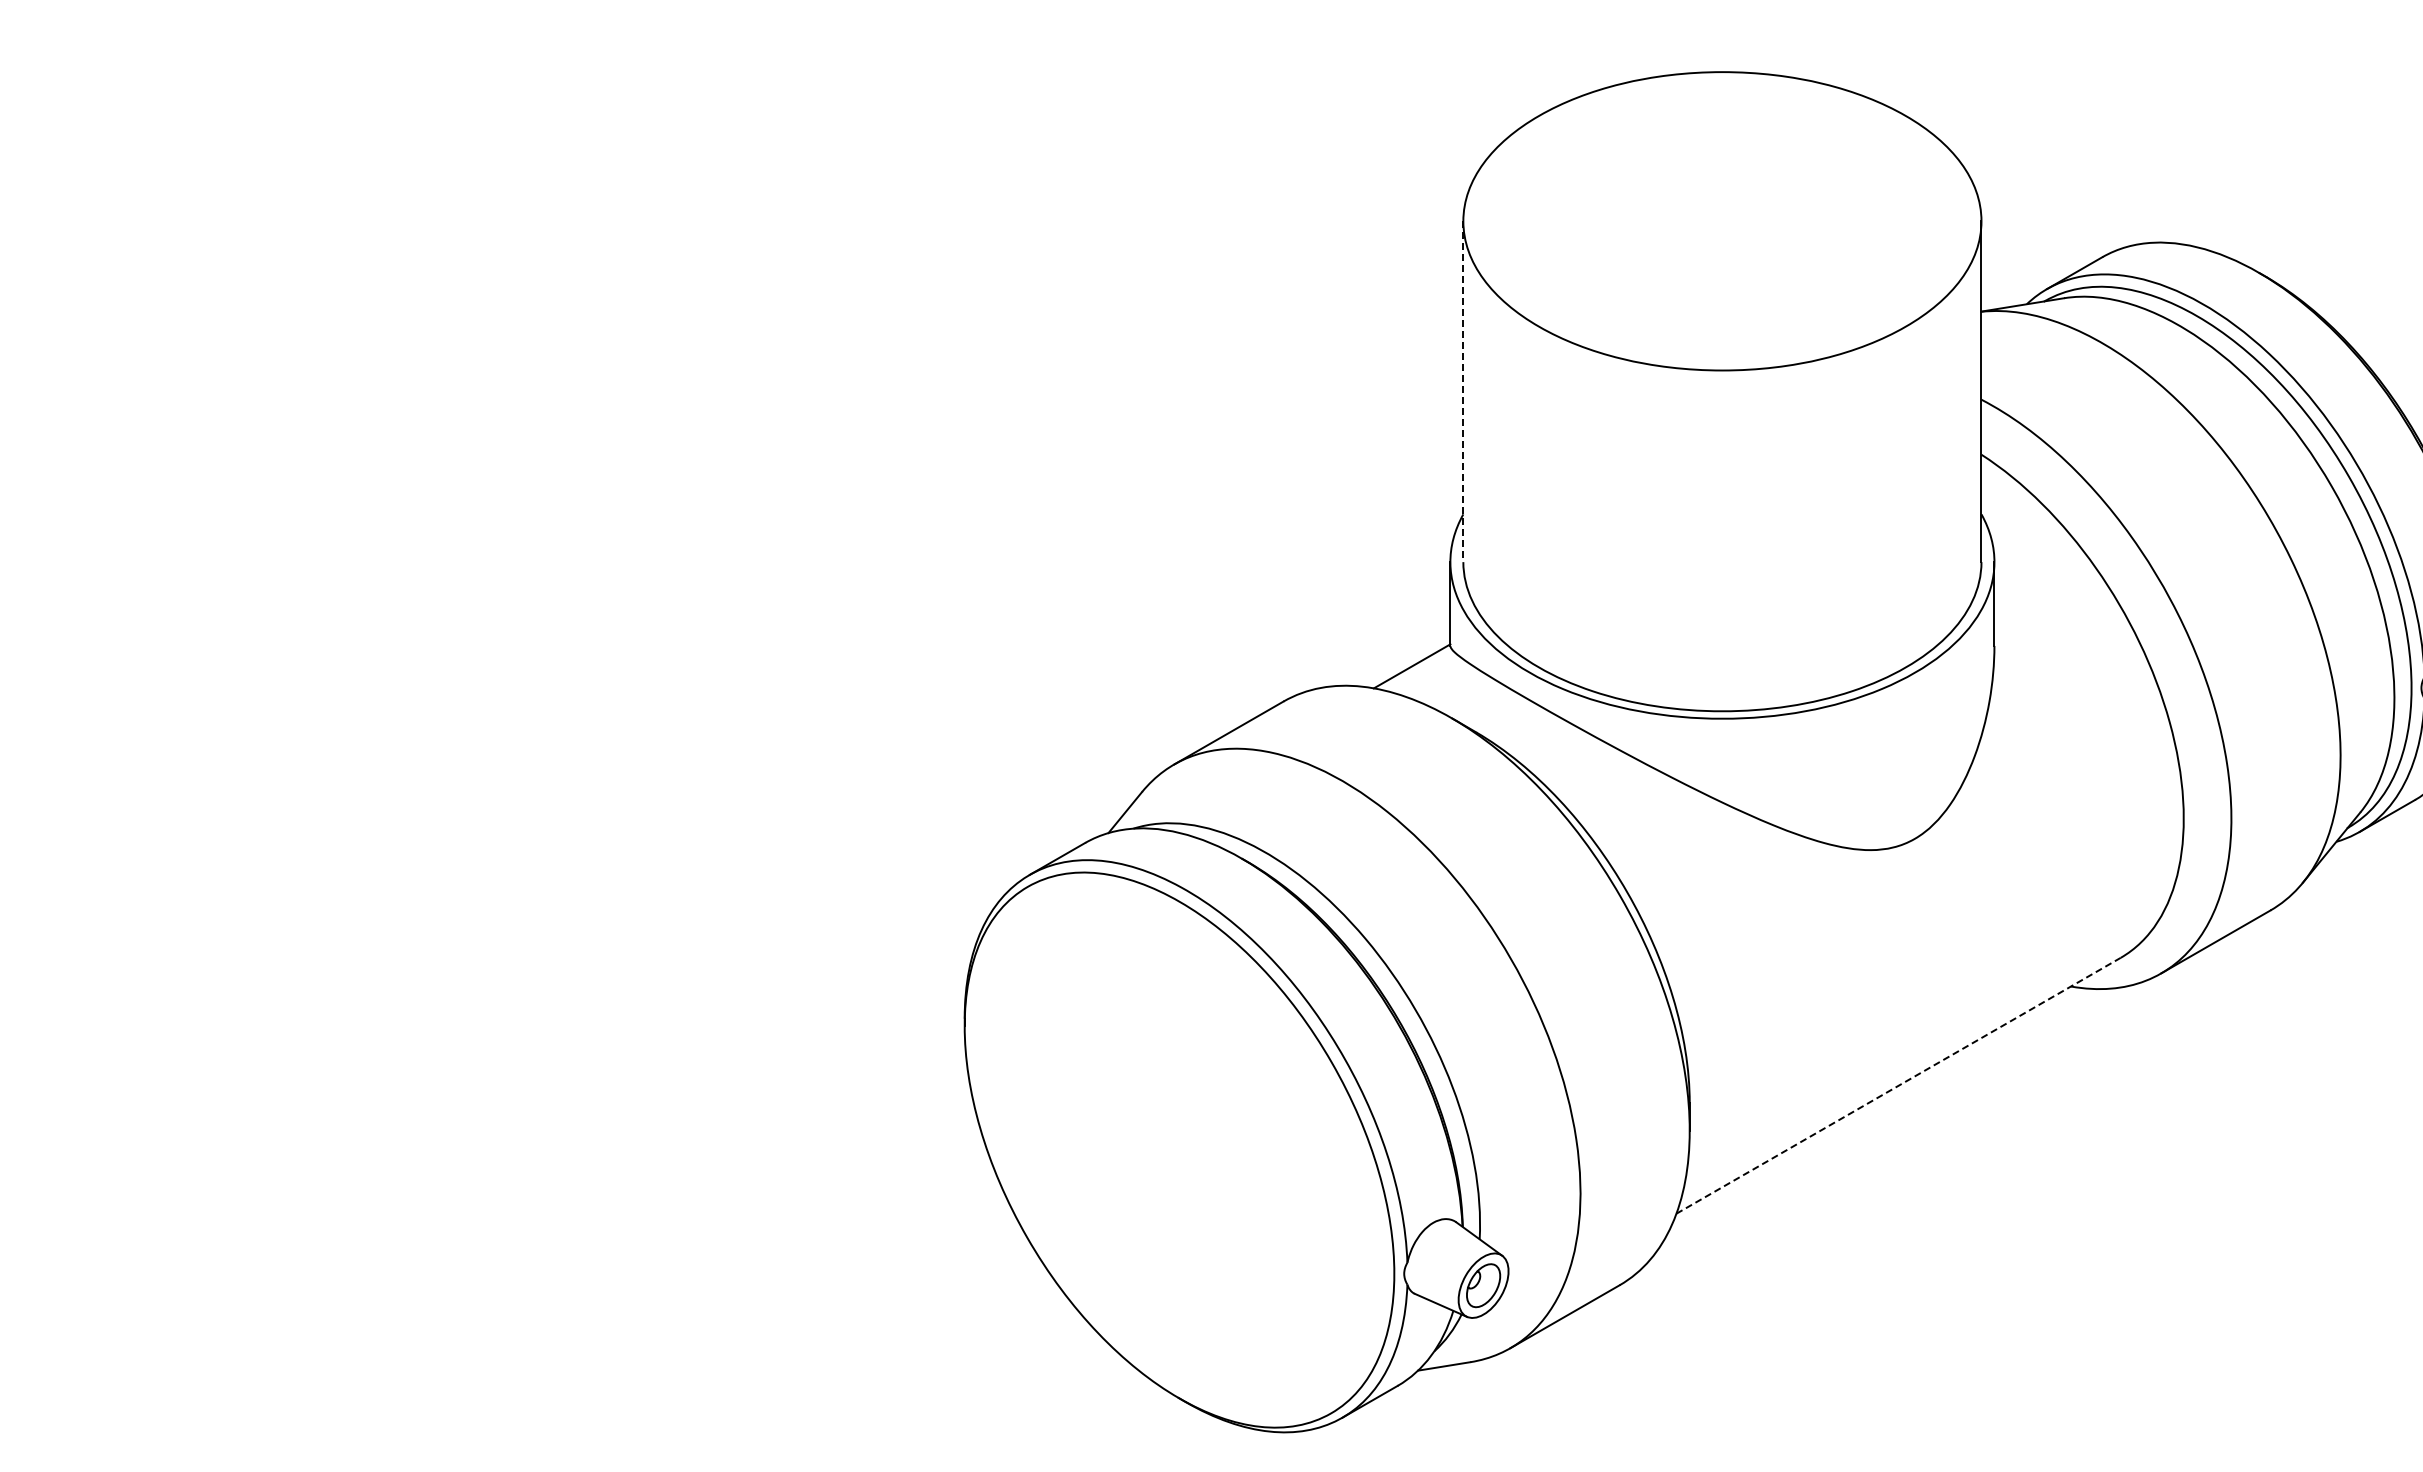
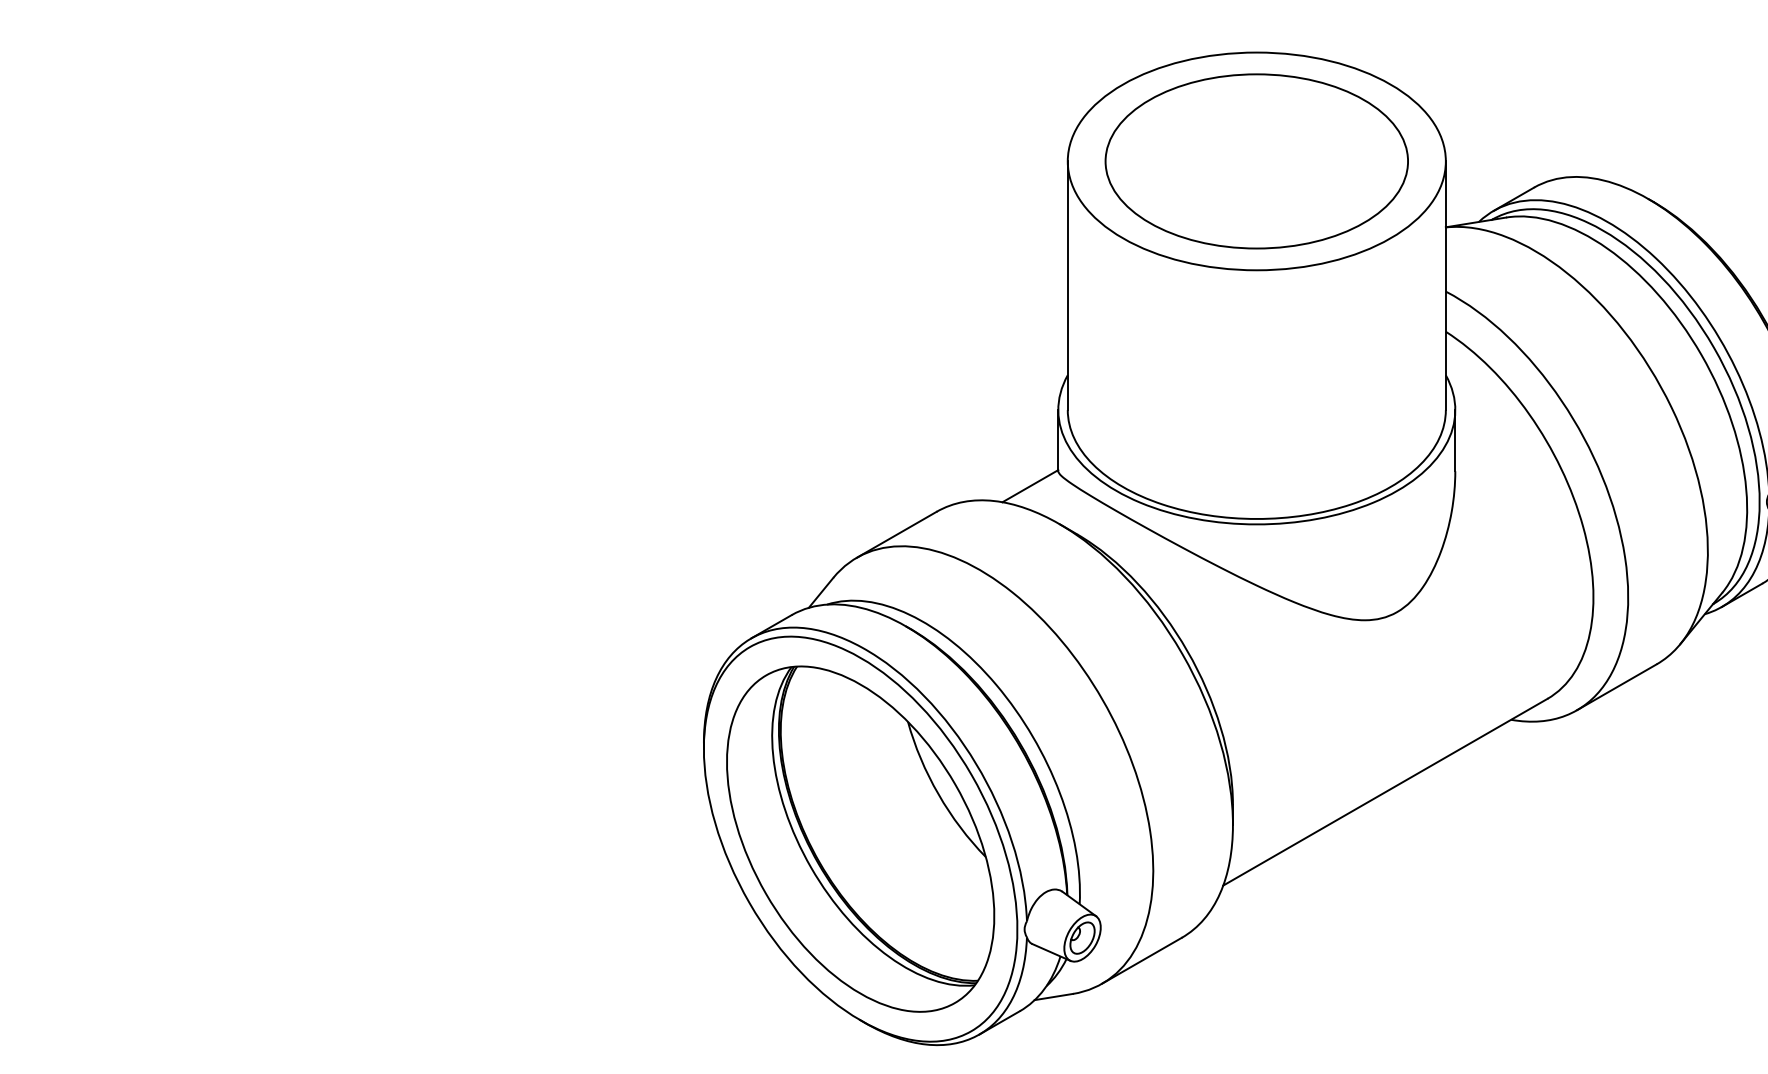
part: (1722, 221) -> (1256, 161), added
line: (1463, 392) -> (1067, 286), dashed -> solid
line: (1898, 1085) -> (1385, 792), dashed -> solid
part: (1179, 1149) -> (860, 838), added

